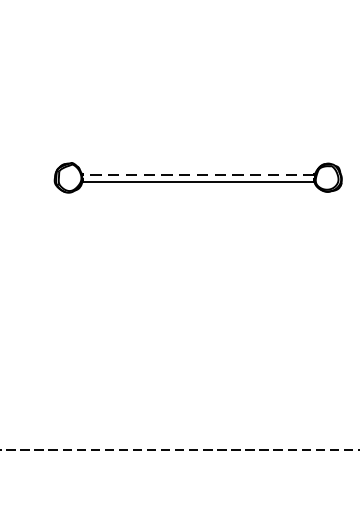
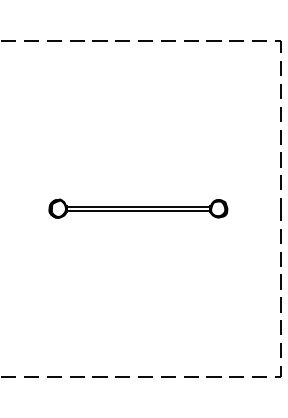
line: (198, 174) -> (138, 206), dashed -> solid

